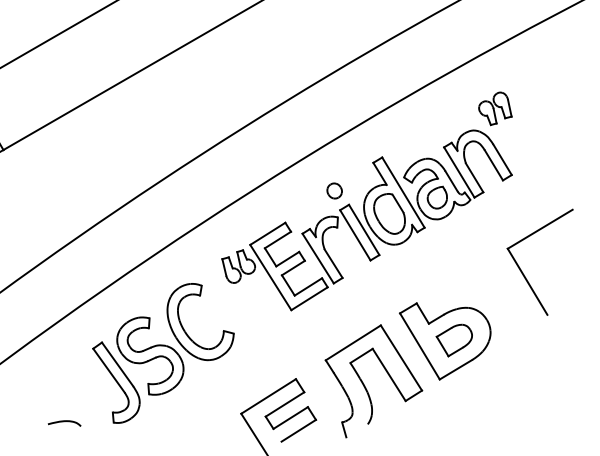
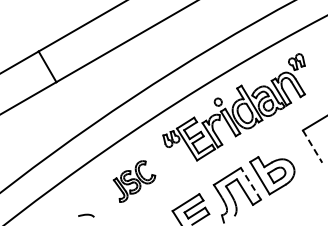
line: (527, 281) -> (312, 146), solid -> dashed
part: (163, 353) -> (134, 181), size x0.6
line: (400, 357) -> (250, 183), solid -> dashed

